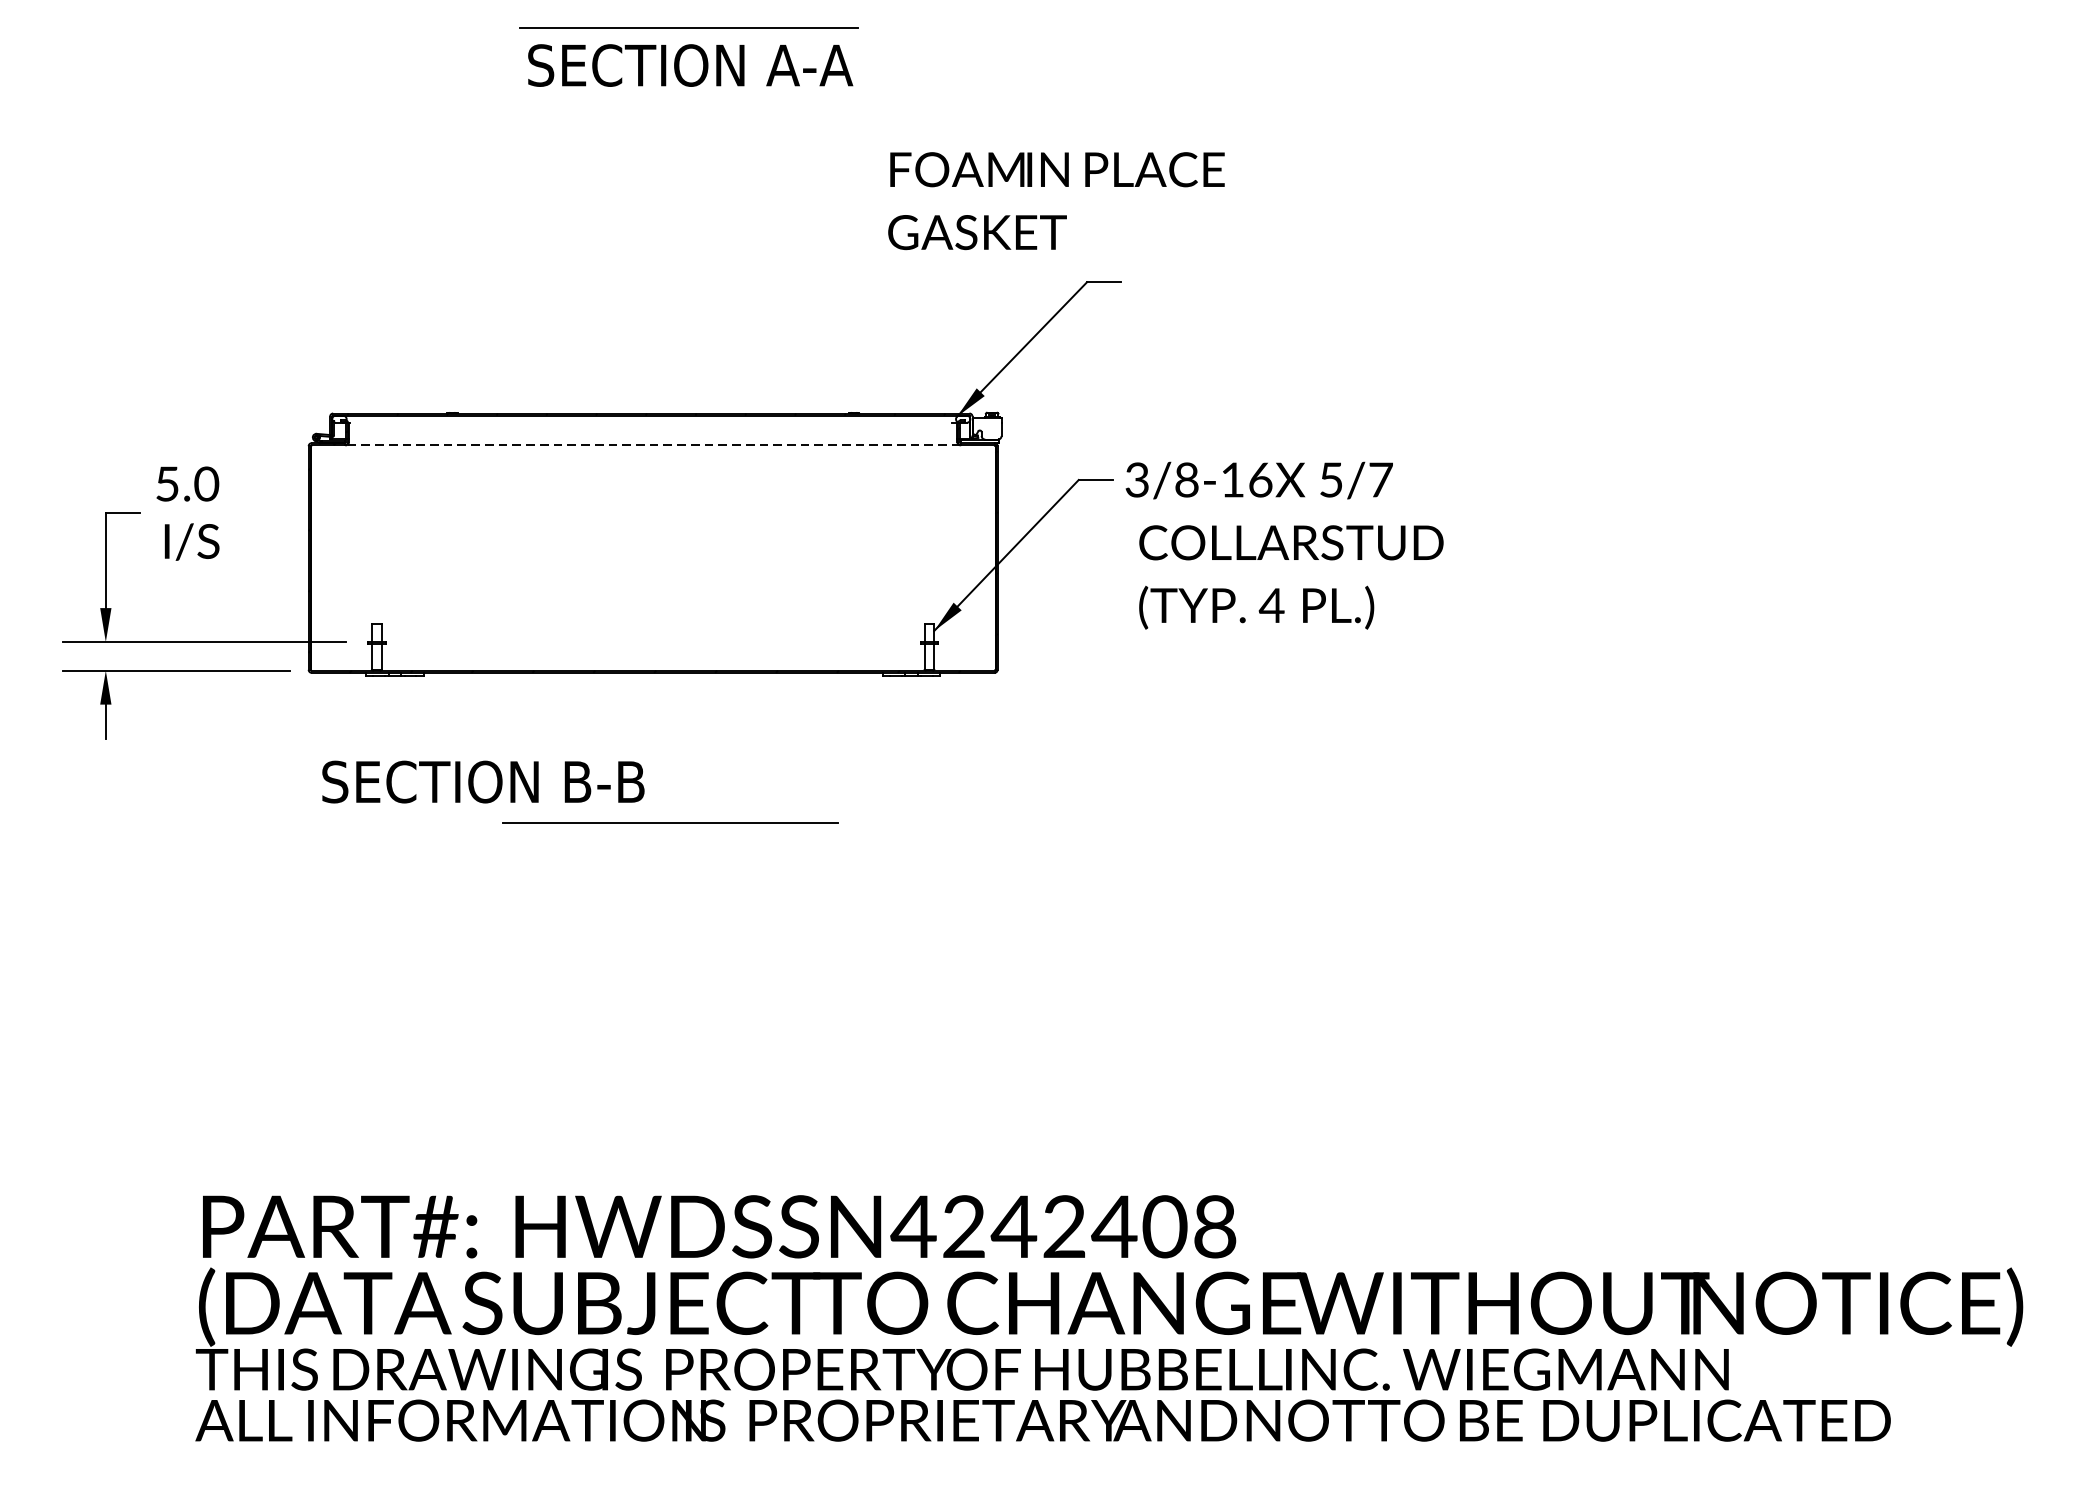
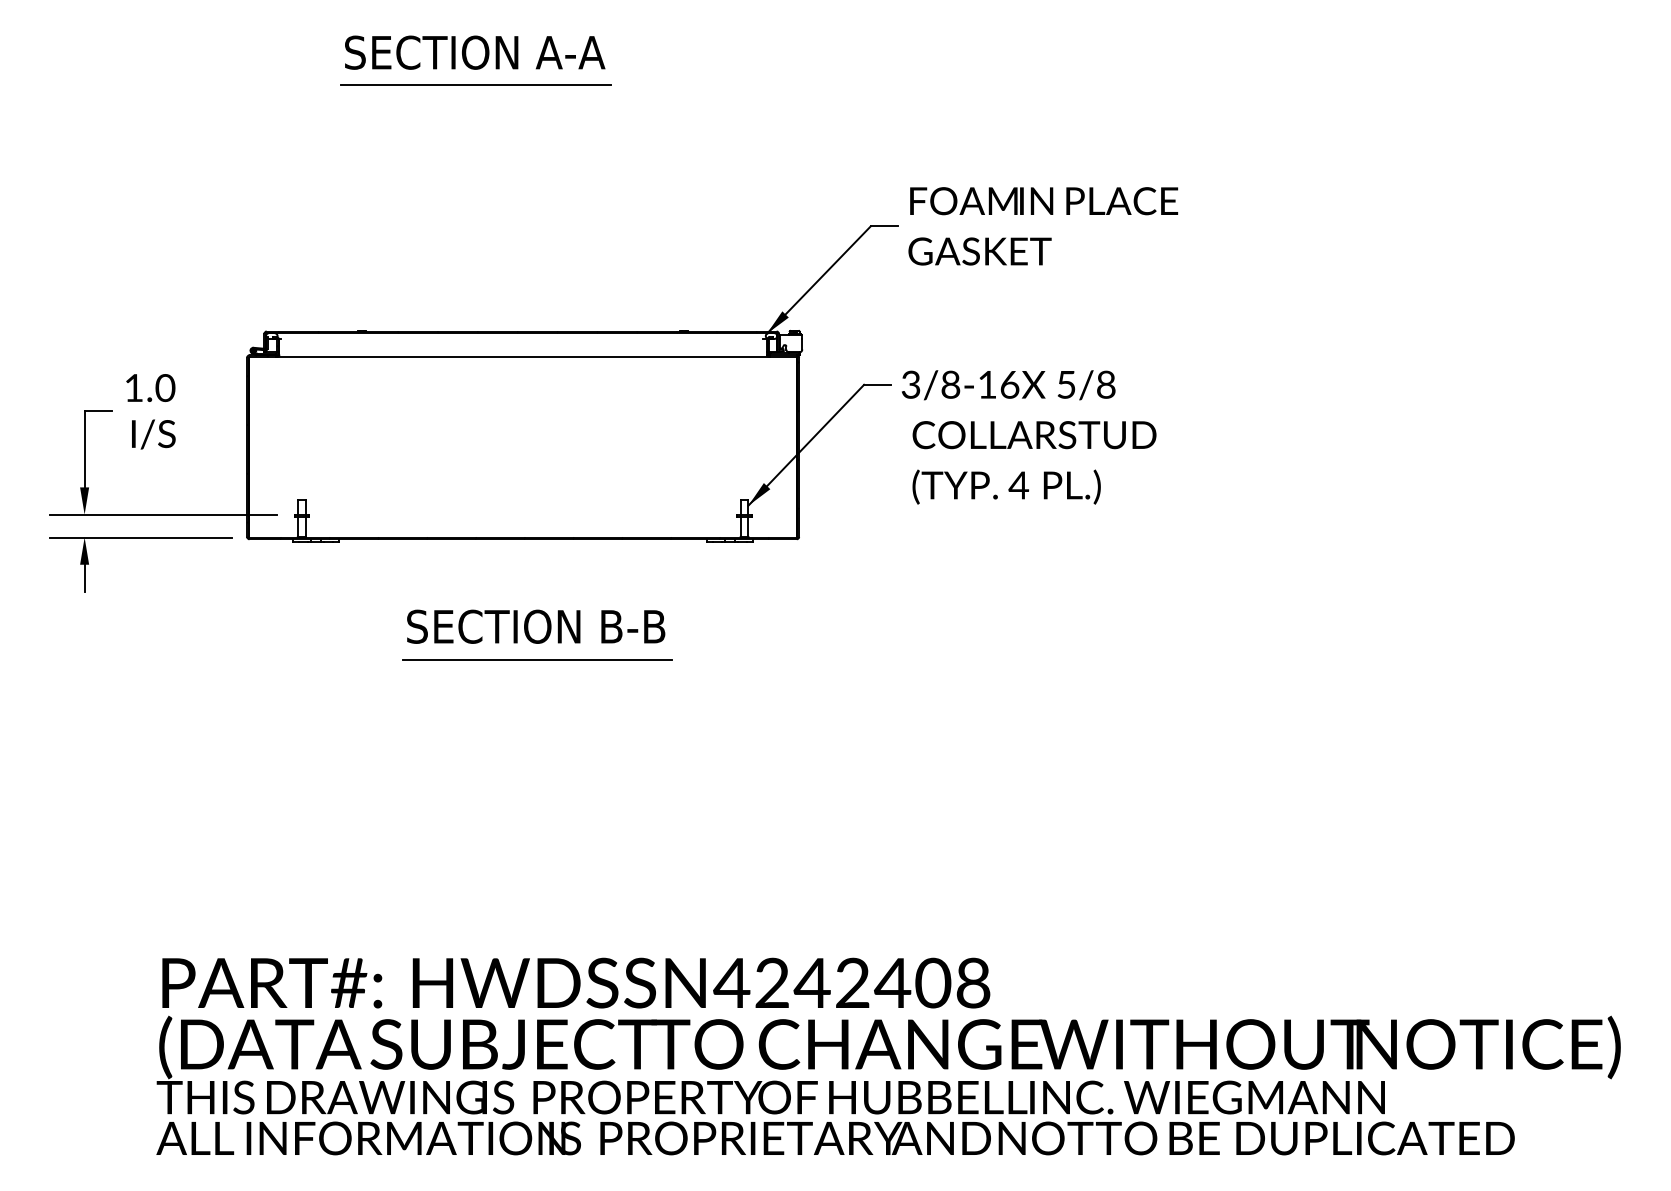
line: (688, 26) -> (475, 84), moved
text: (691, 65) -> (475, 52), moved
text: (1056, 201) -> (1043, 226), moved
line: (652, 444) -> (522, 356), dashed -> solid
text: (1381, 479) -> (1106, 384), 5/7 -> 5/8
text: (166, 484) -> (133, 388), 5.0 -> 1.0
text: (483, 781) -> (536, 626), moved

